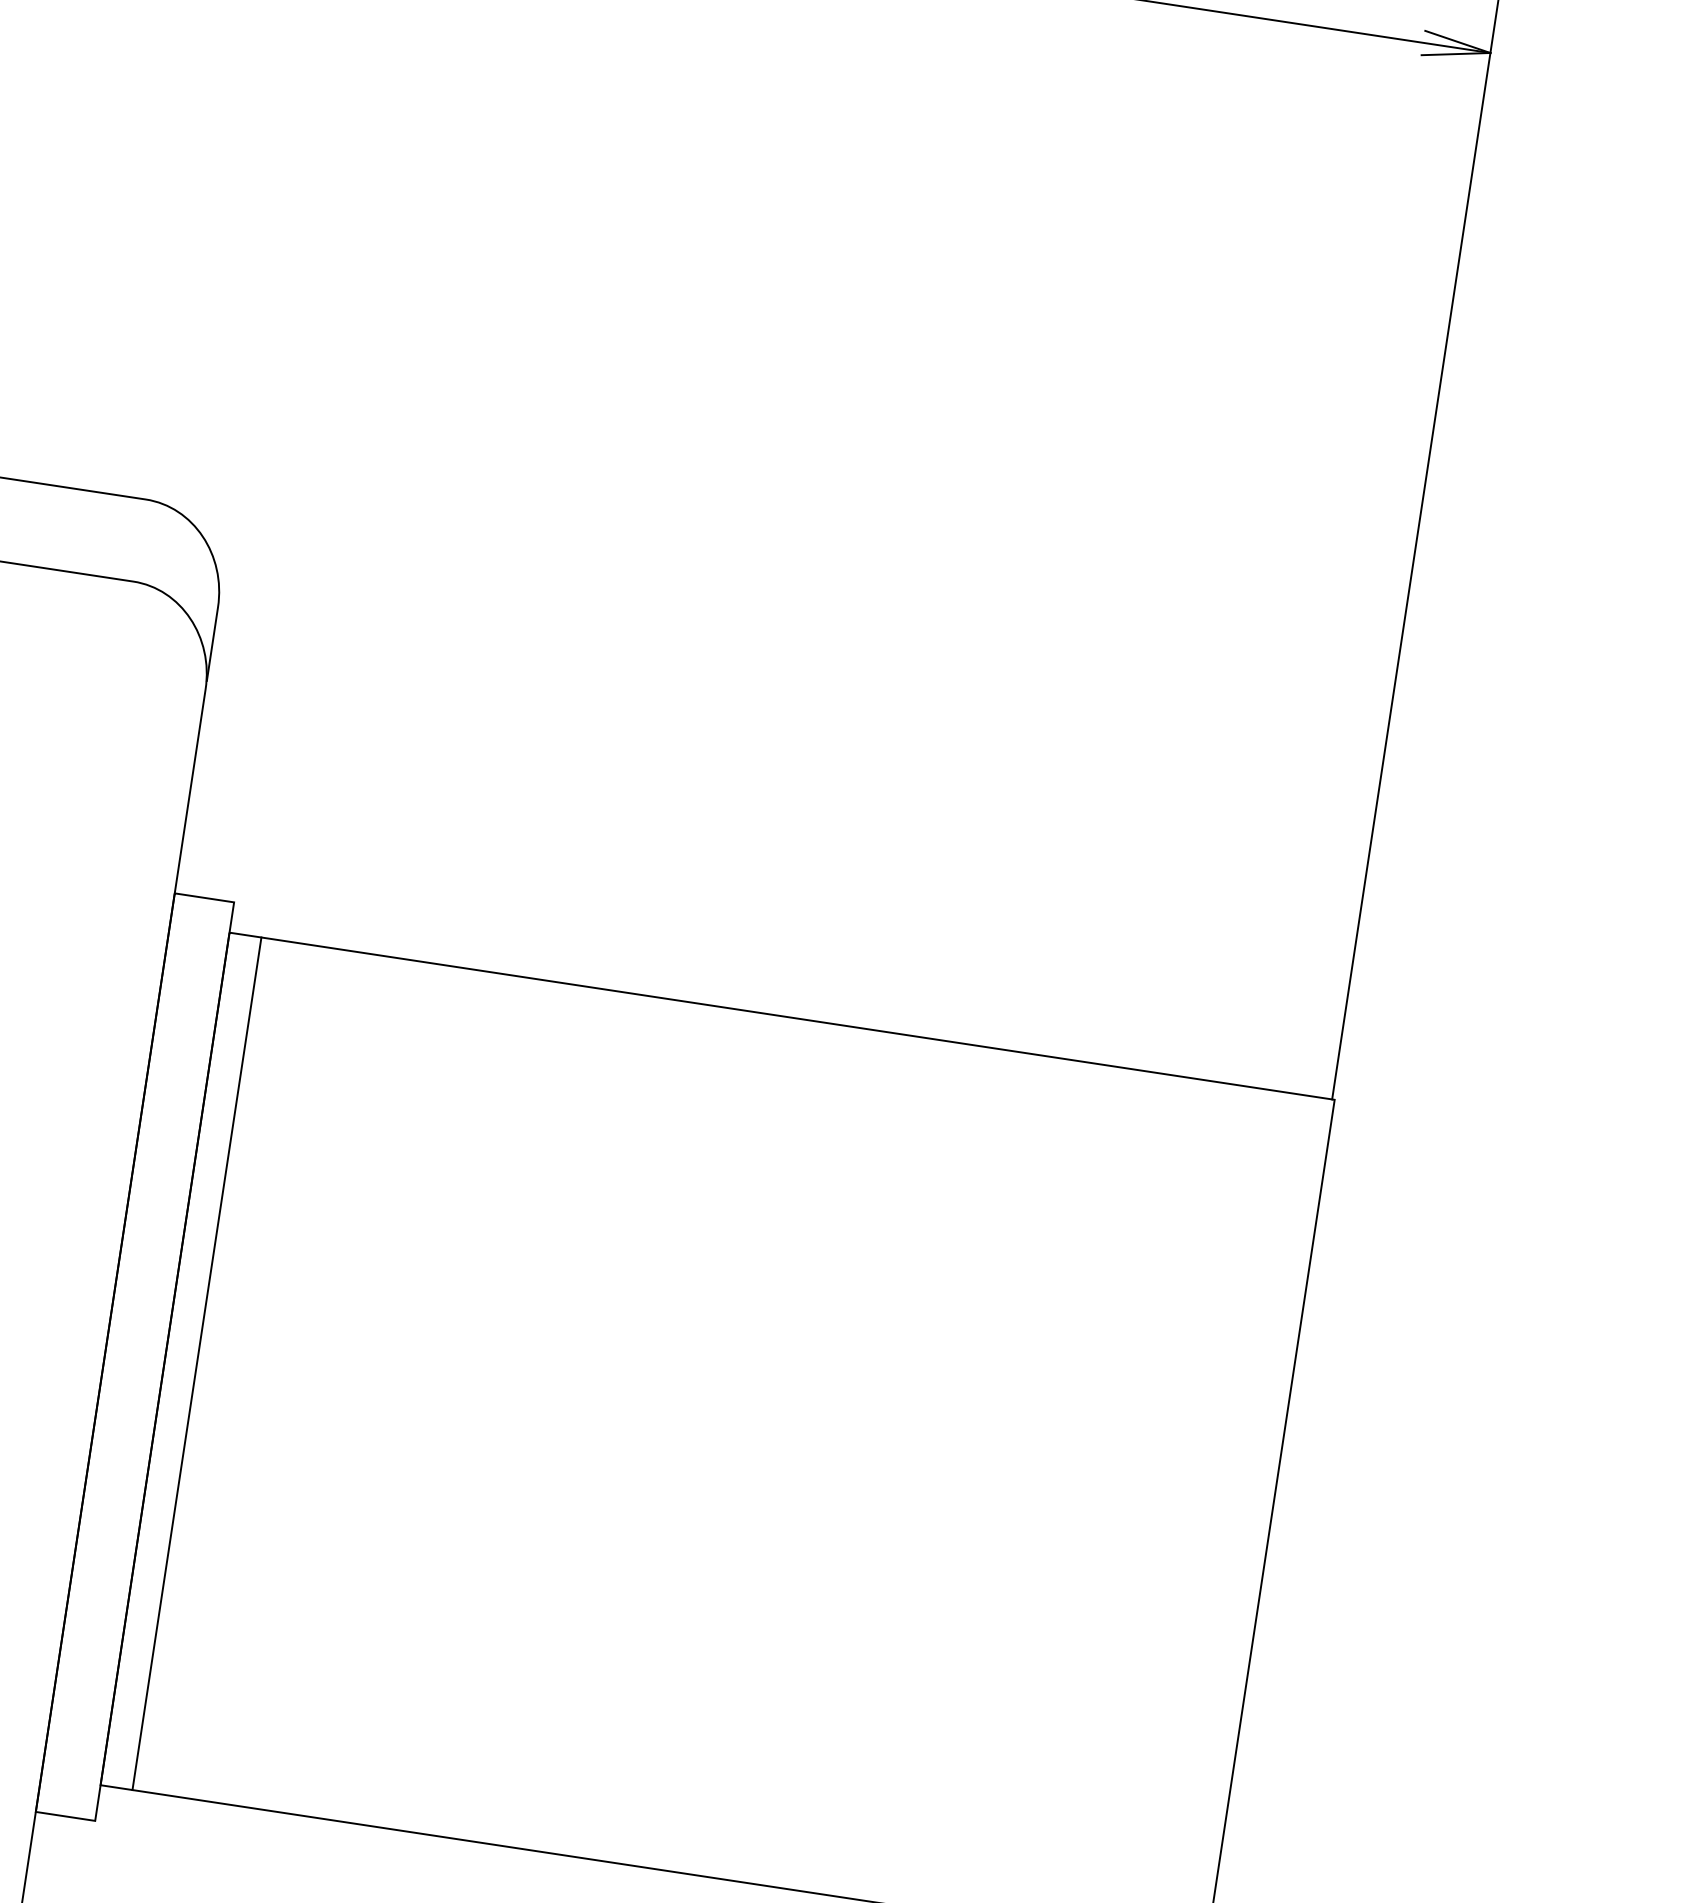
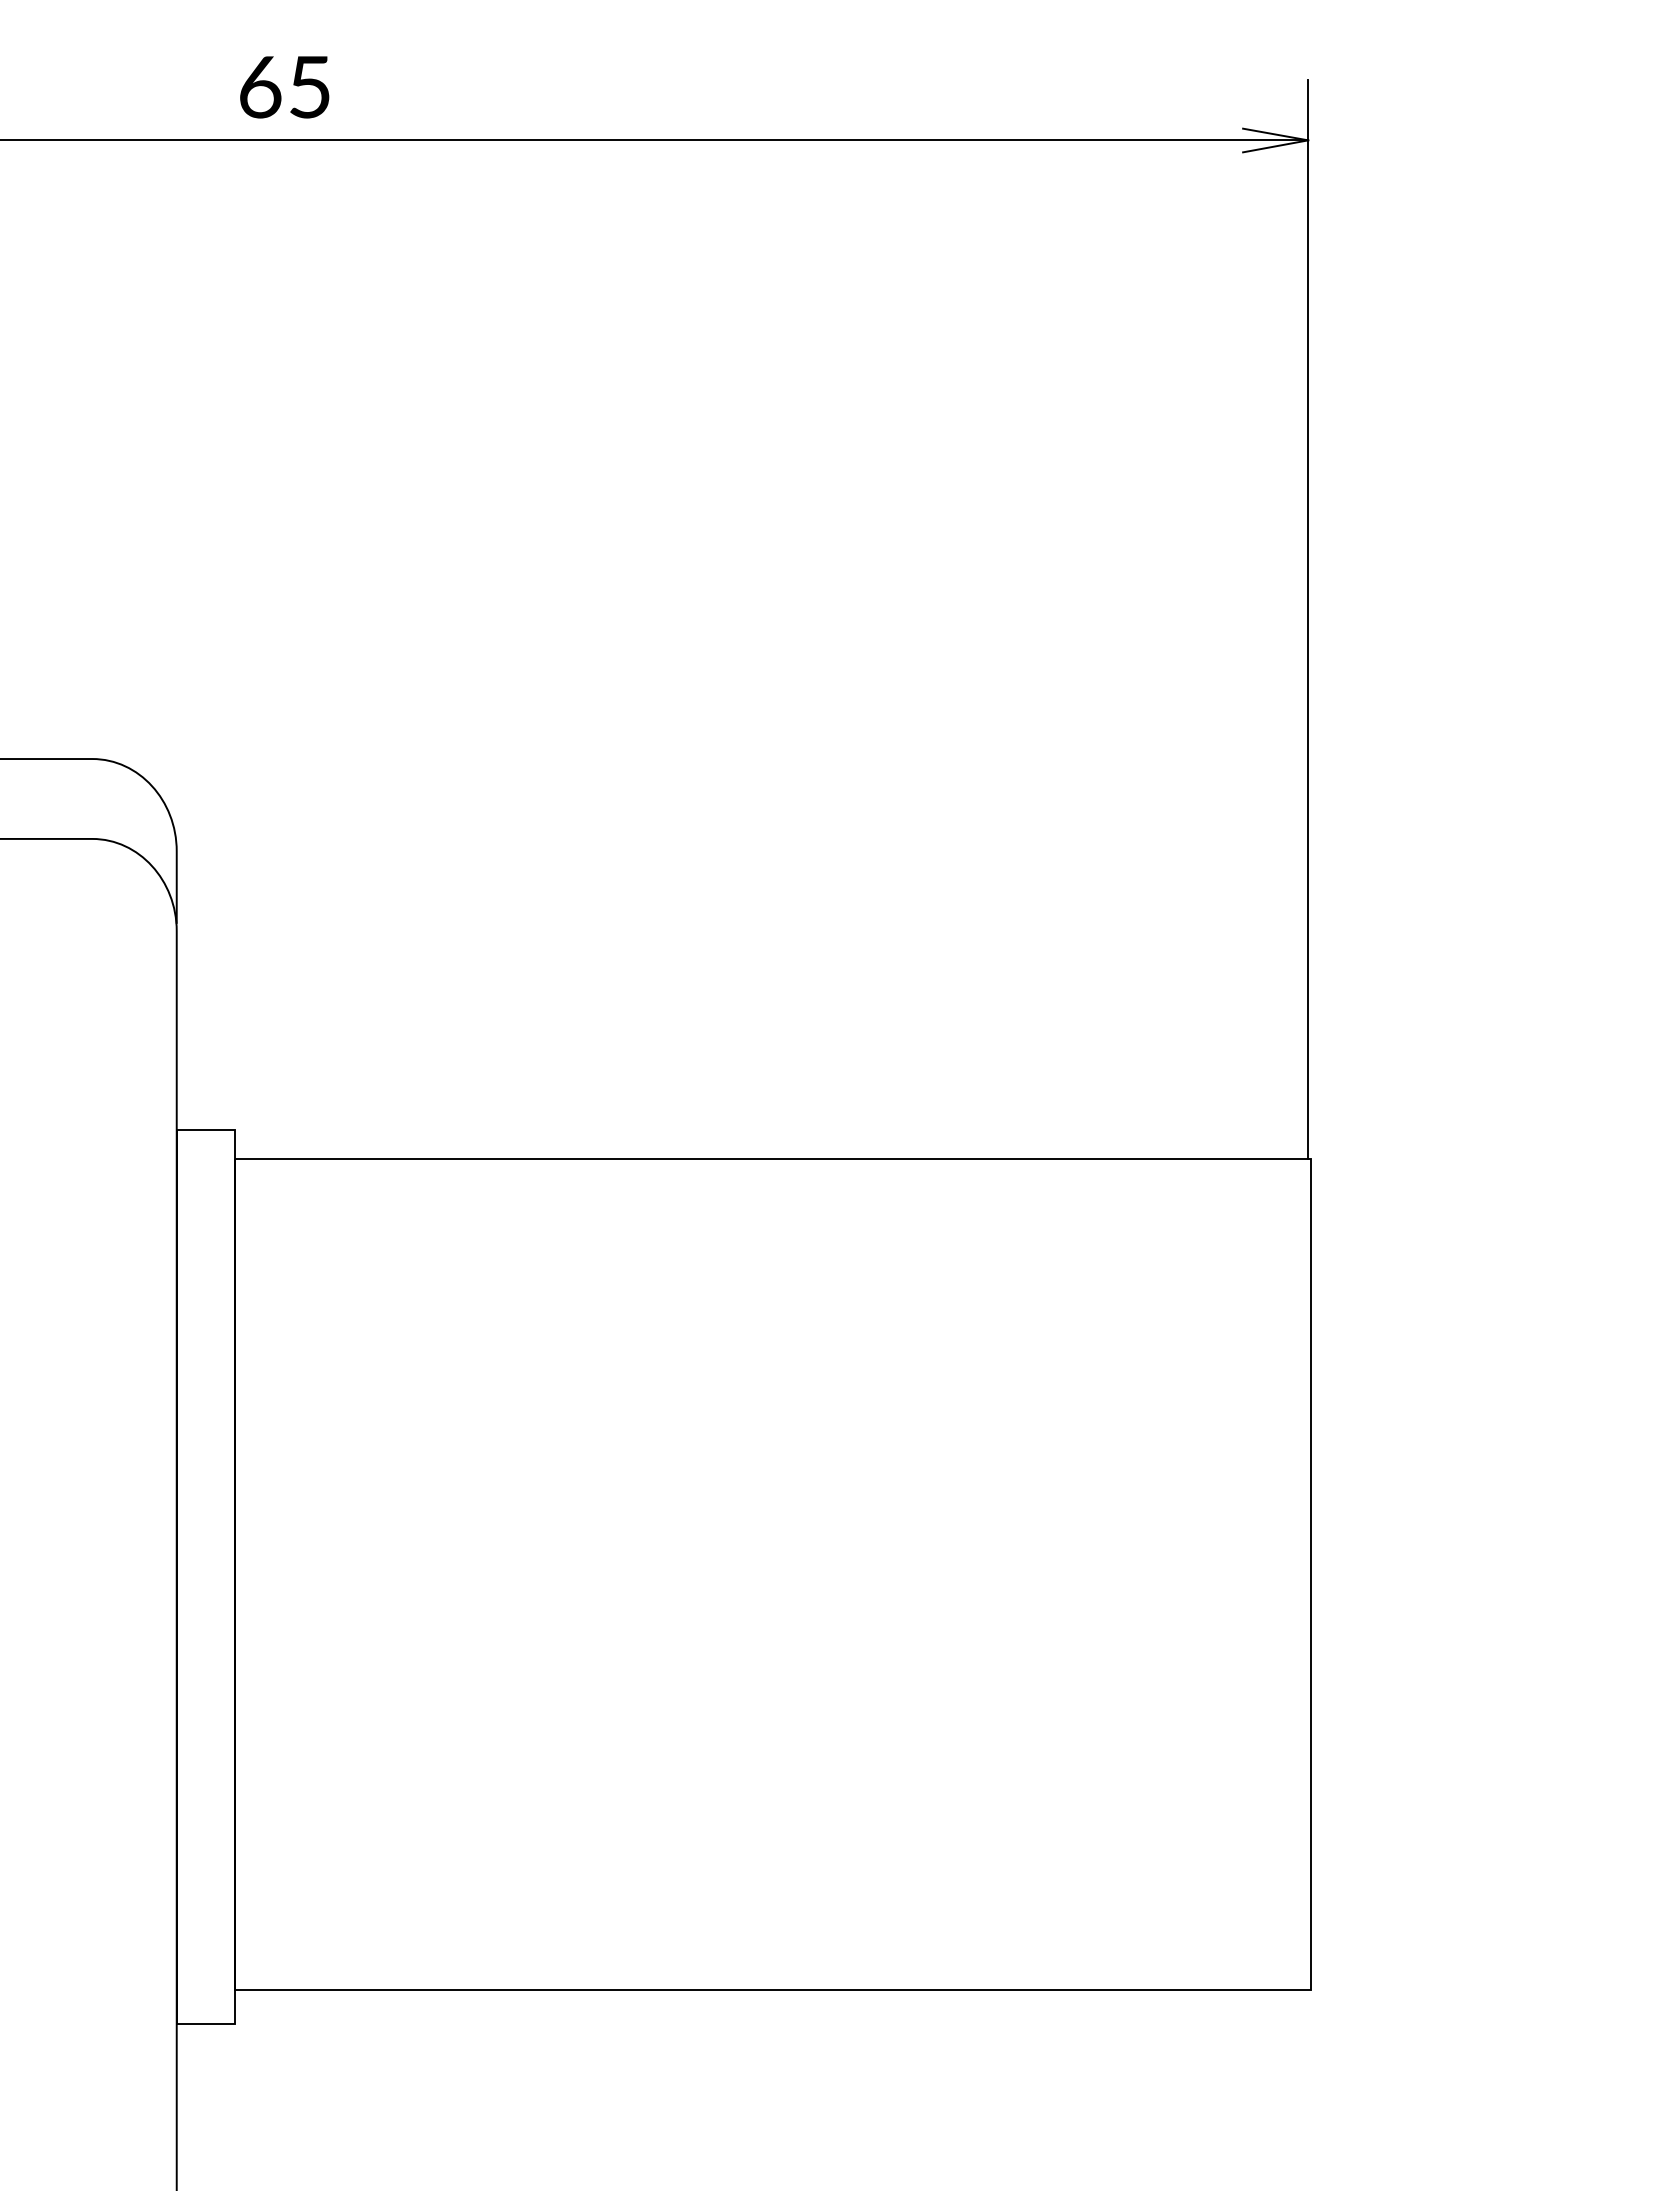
line: (196, 1363) -> (265, 1574), removed

